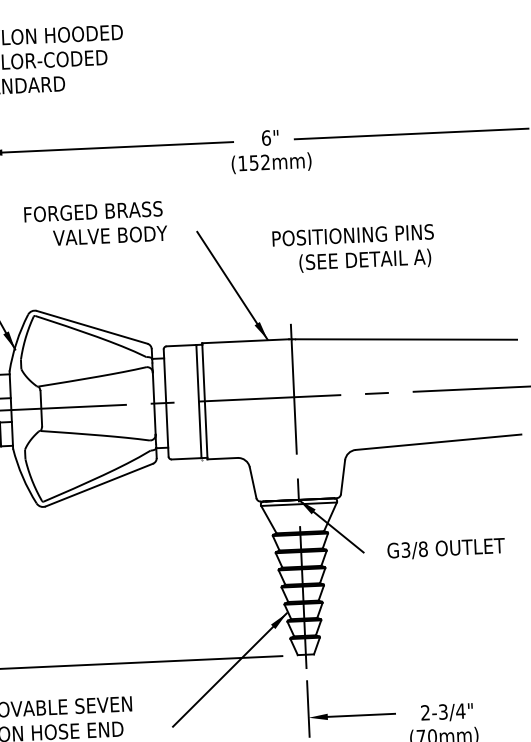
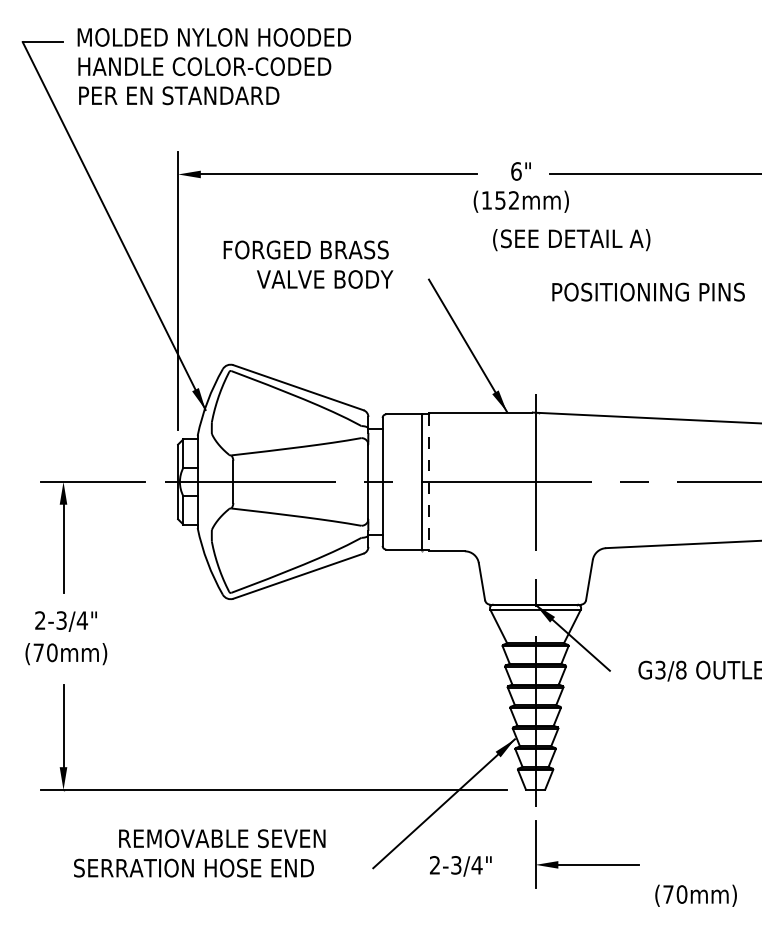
text: (353, 234) -> (648, 291), moved
text: (365, 261) -> (571, 240), moved
line: (204, 402) -> (428, 483), solid -> dashed
text: (446, 712) -> (460, 866), moved

